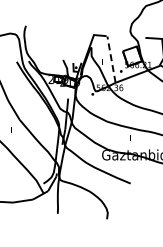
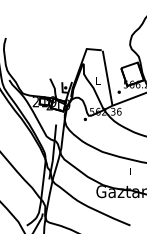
line: (111, 59) -> (107, 78), dashed -> solid

